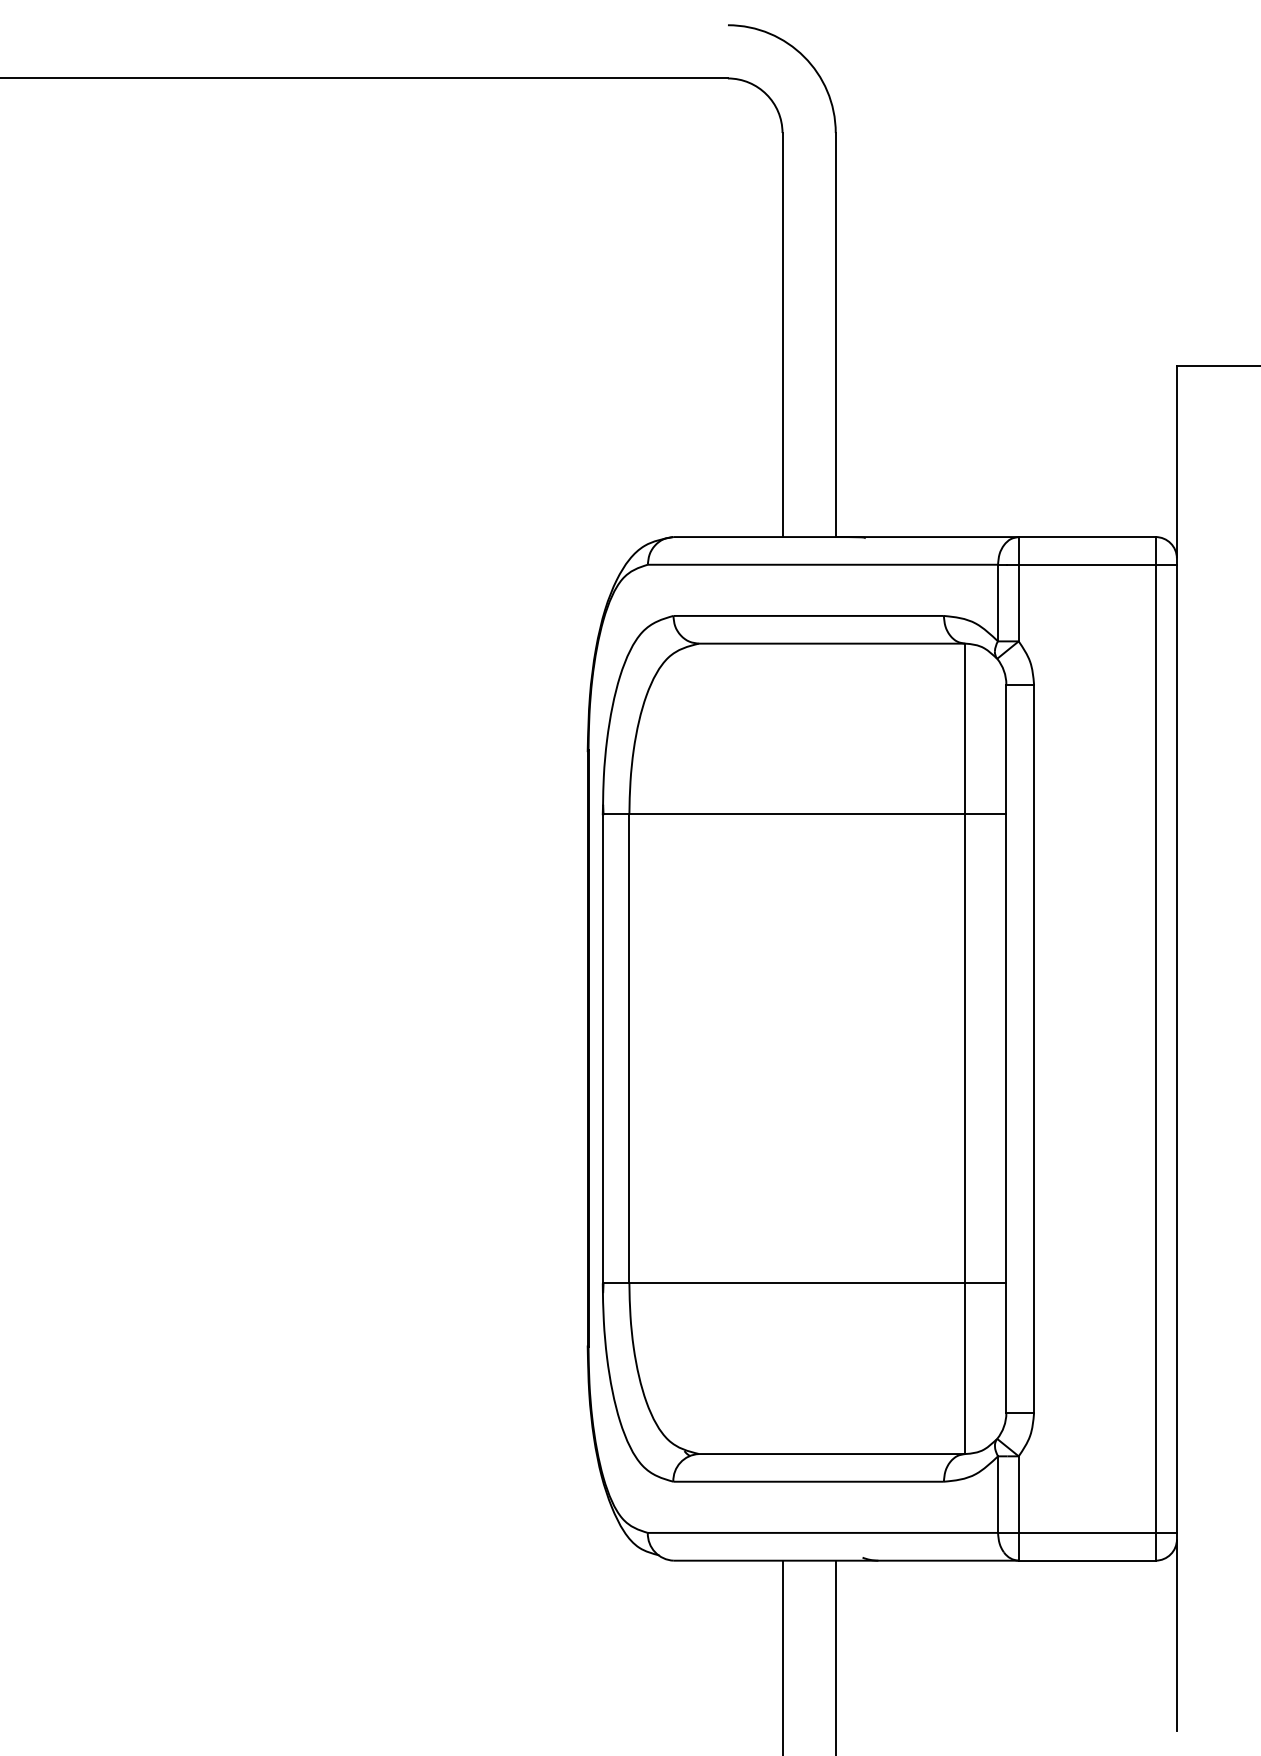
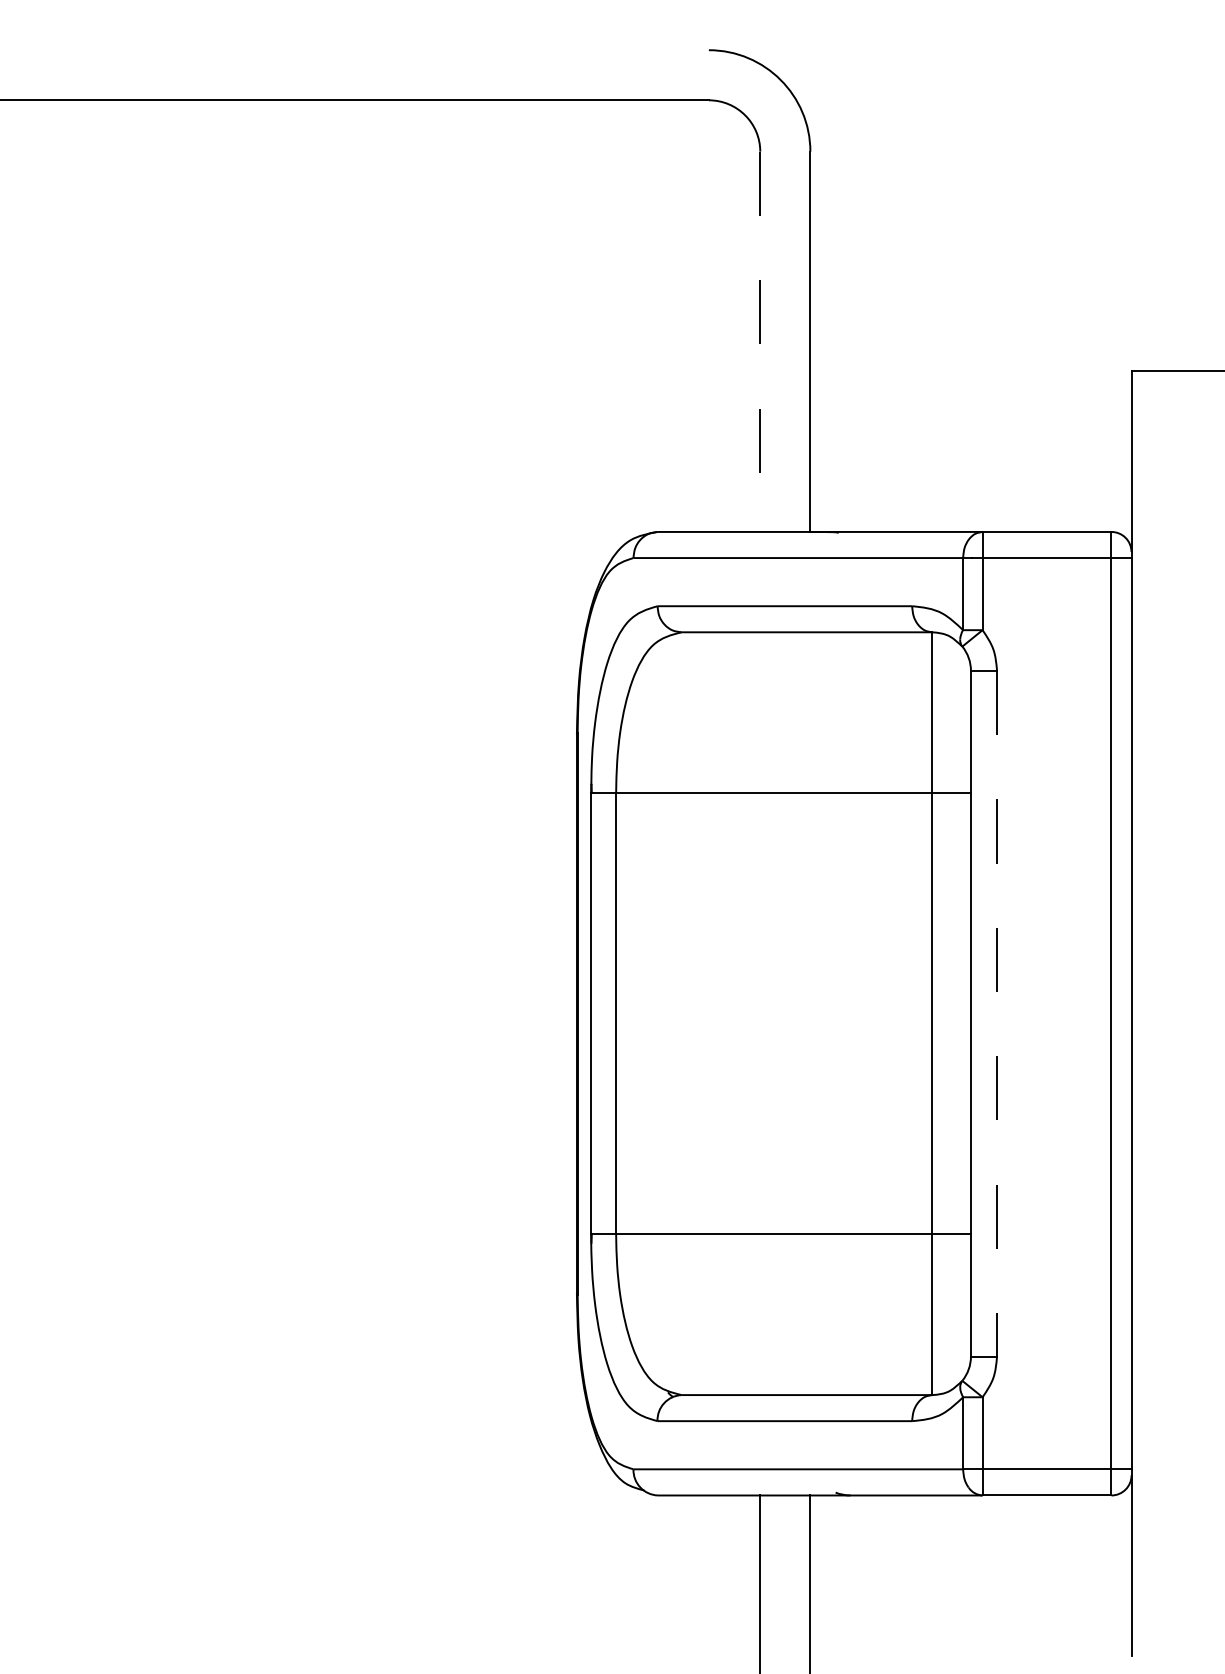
line: (782, 335) -> (760, 342), solid -> dashed
line: (1034, 1048) -> (997, 1013), solid -> dashed

